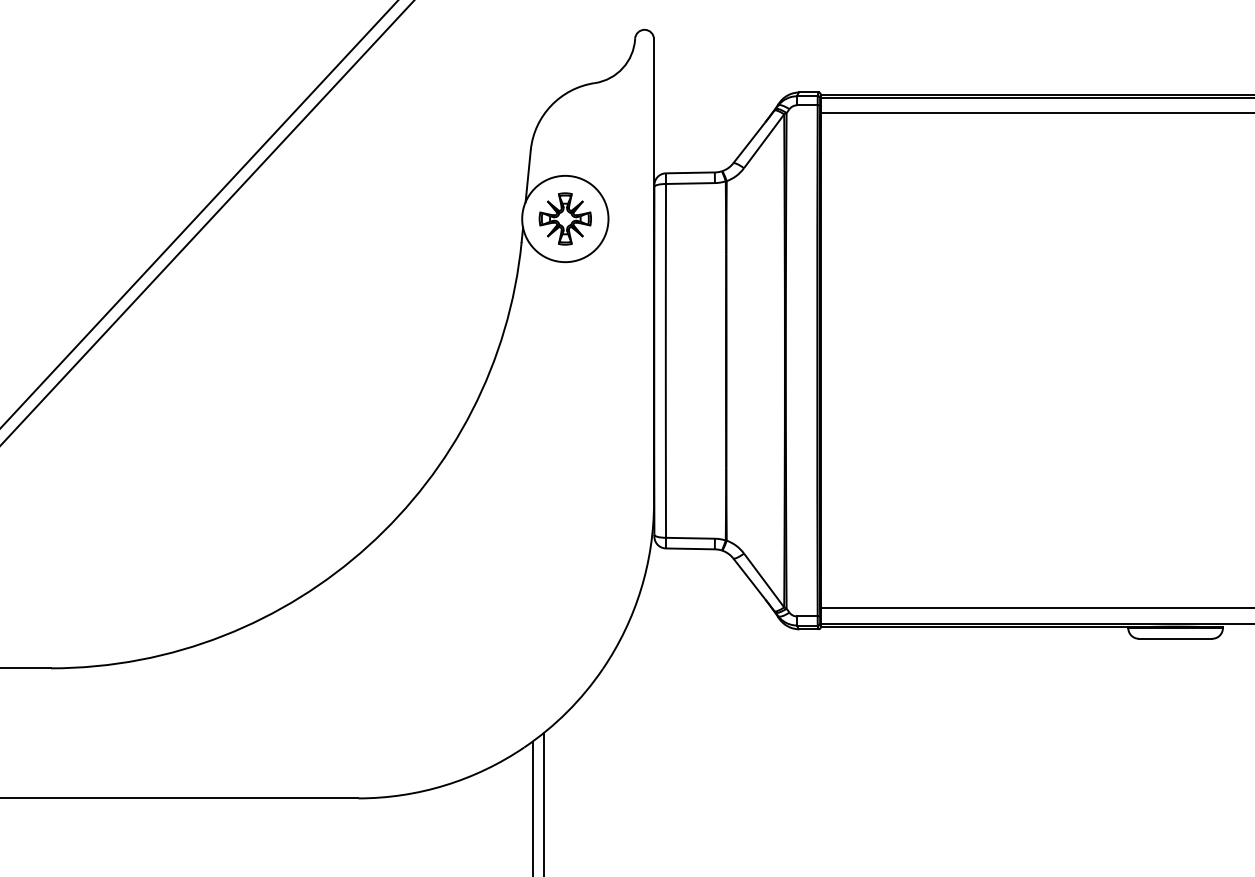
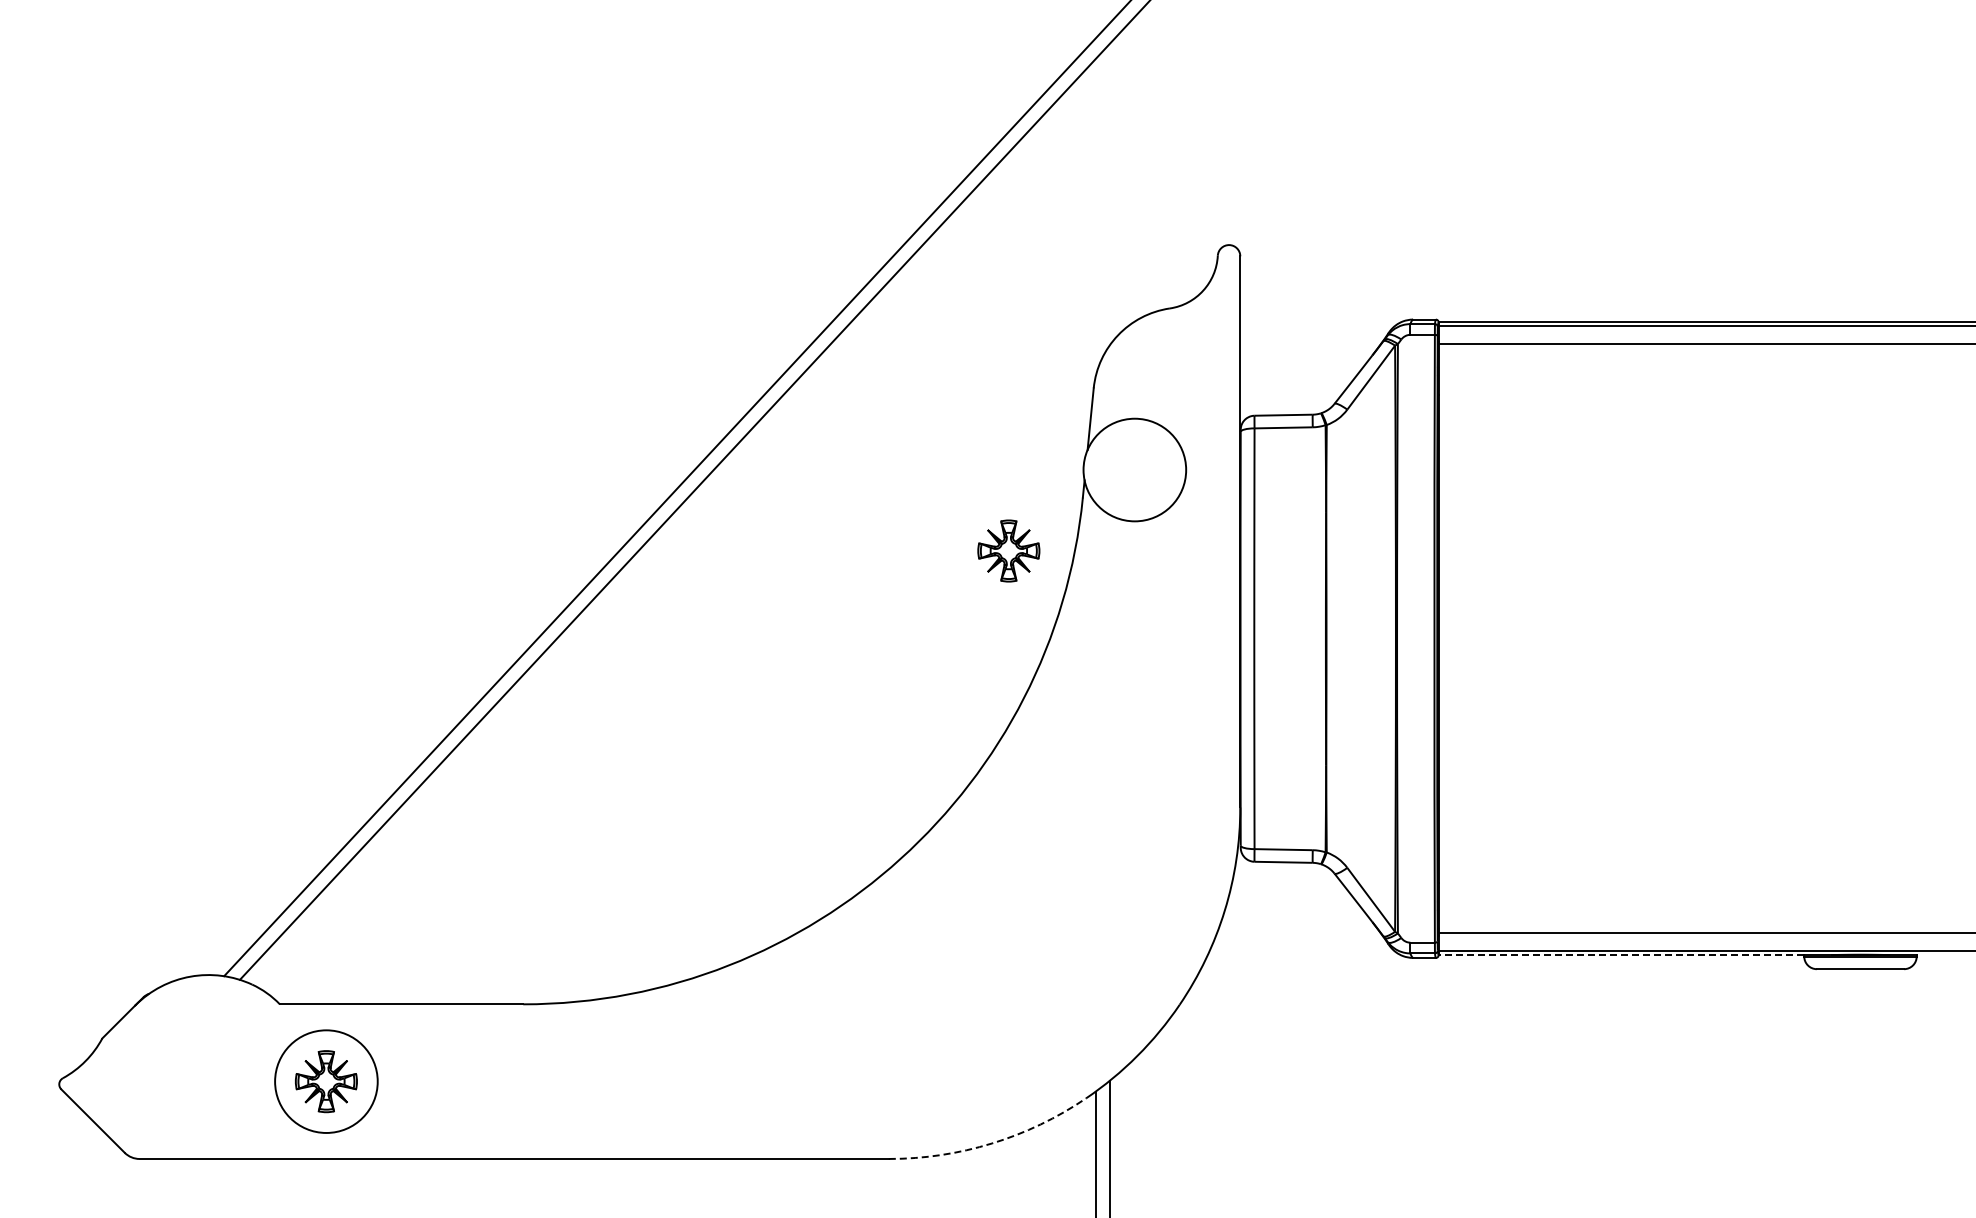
part: (565, 218) -> (1008, 550), moved
line: (974, 627) -> (1621, 955), solid -> dashed
arc: (445, 785) -> (992, 1143), solid -> dashed

